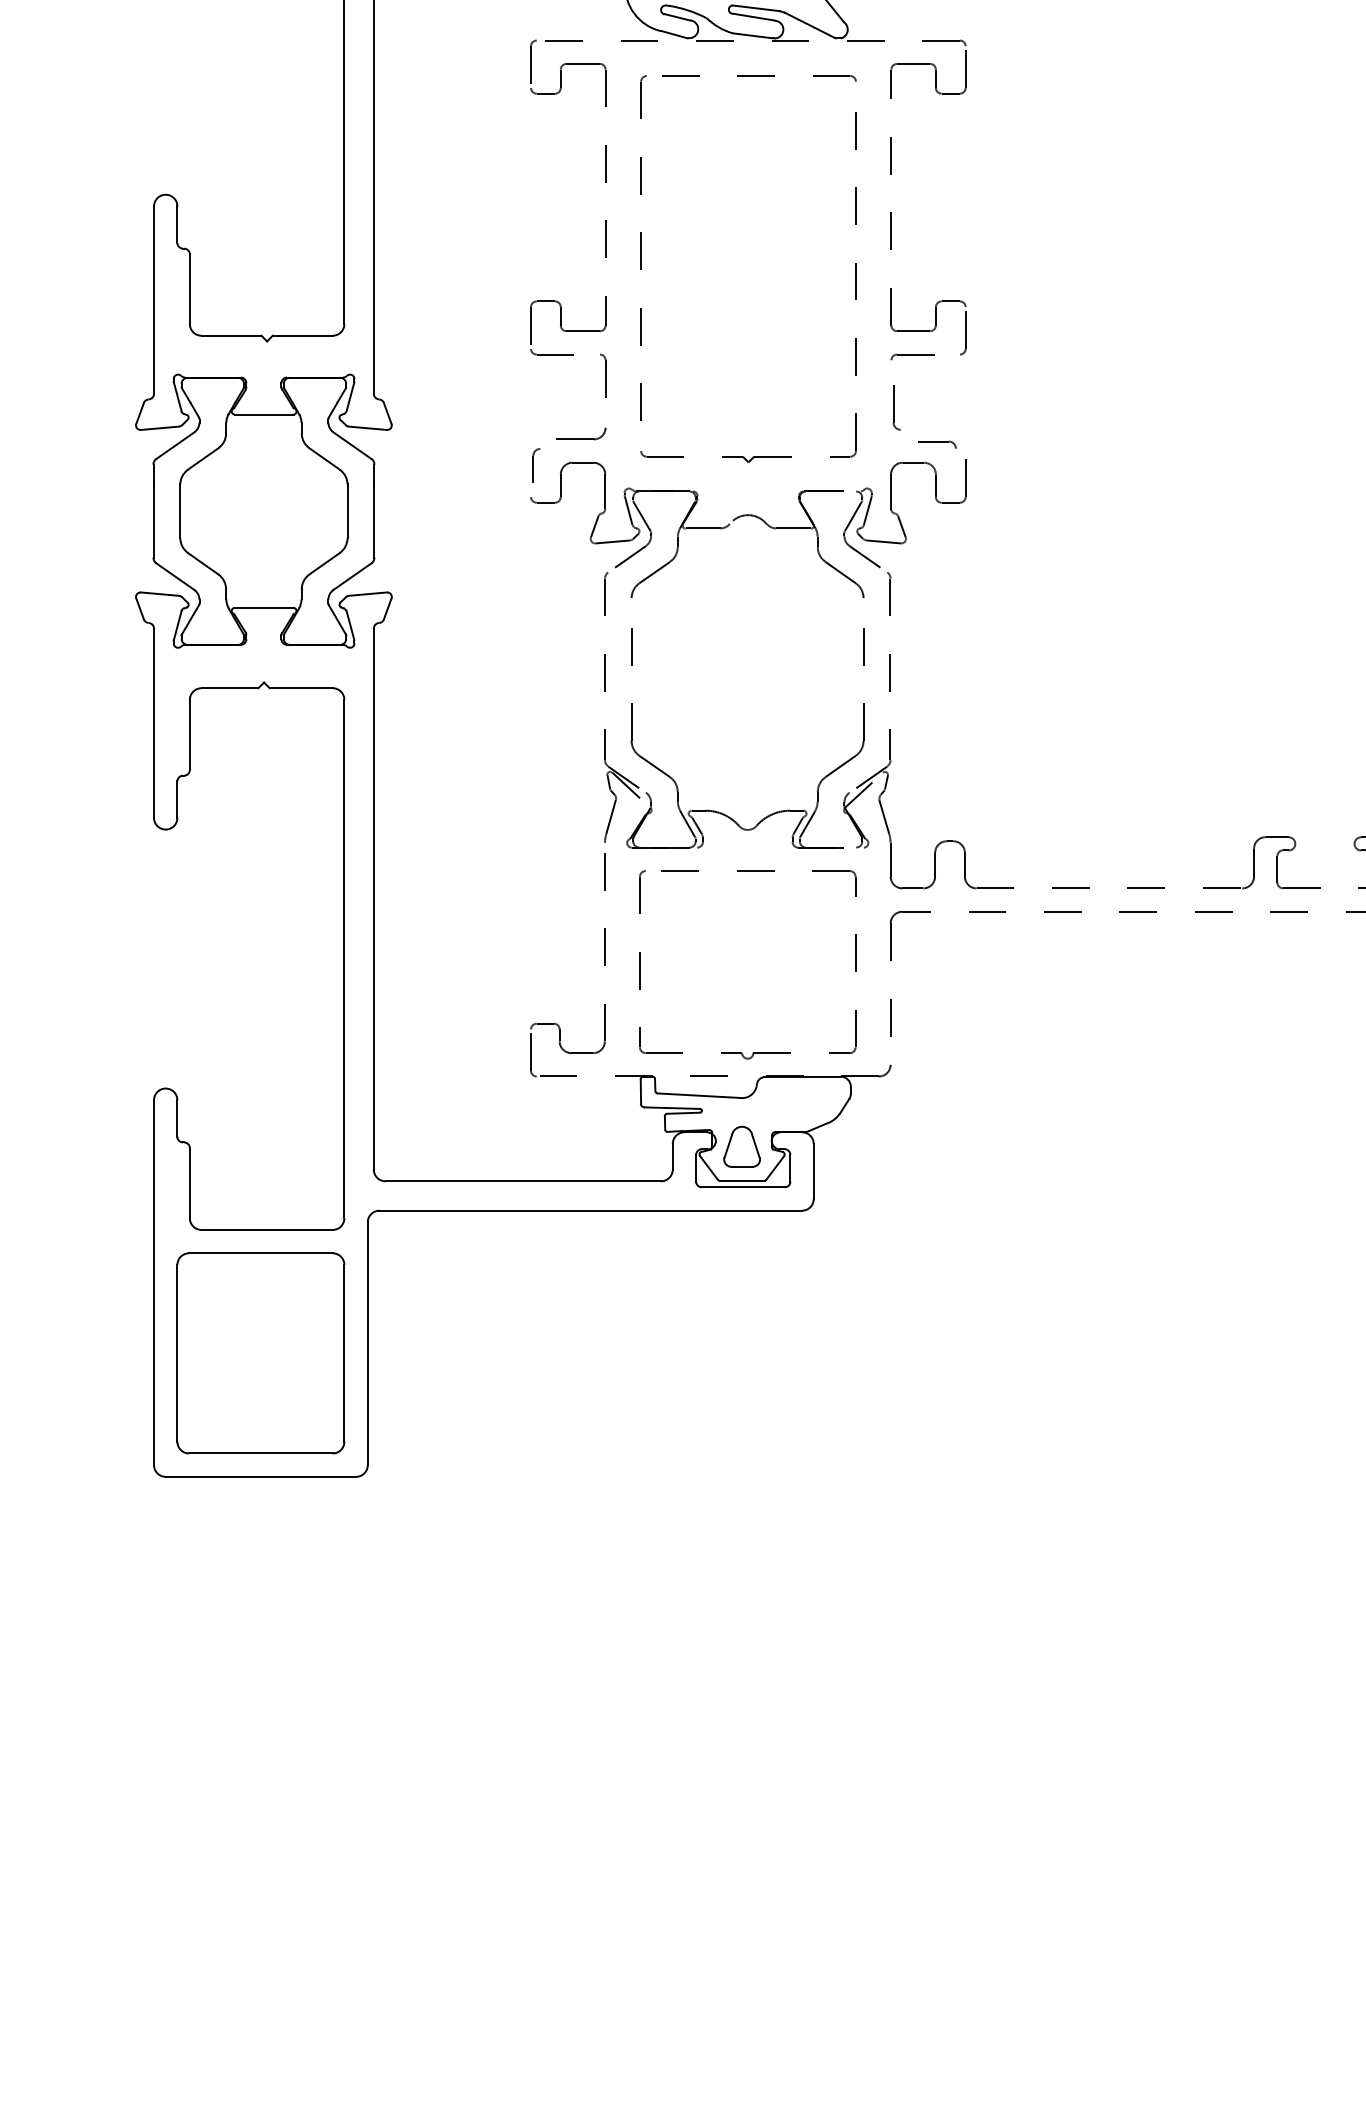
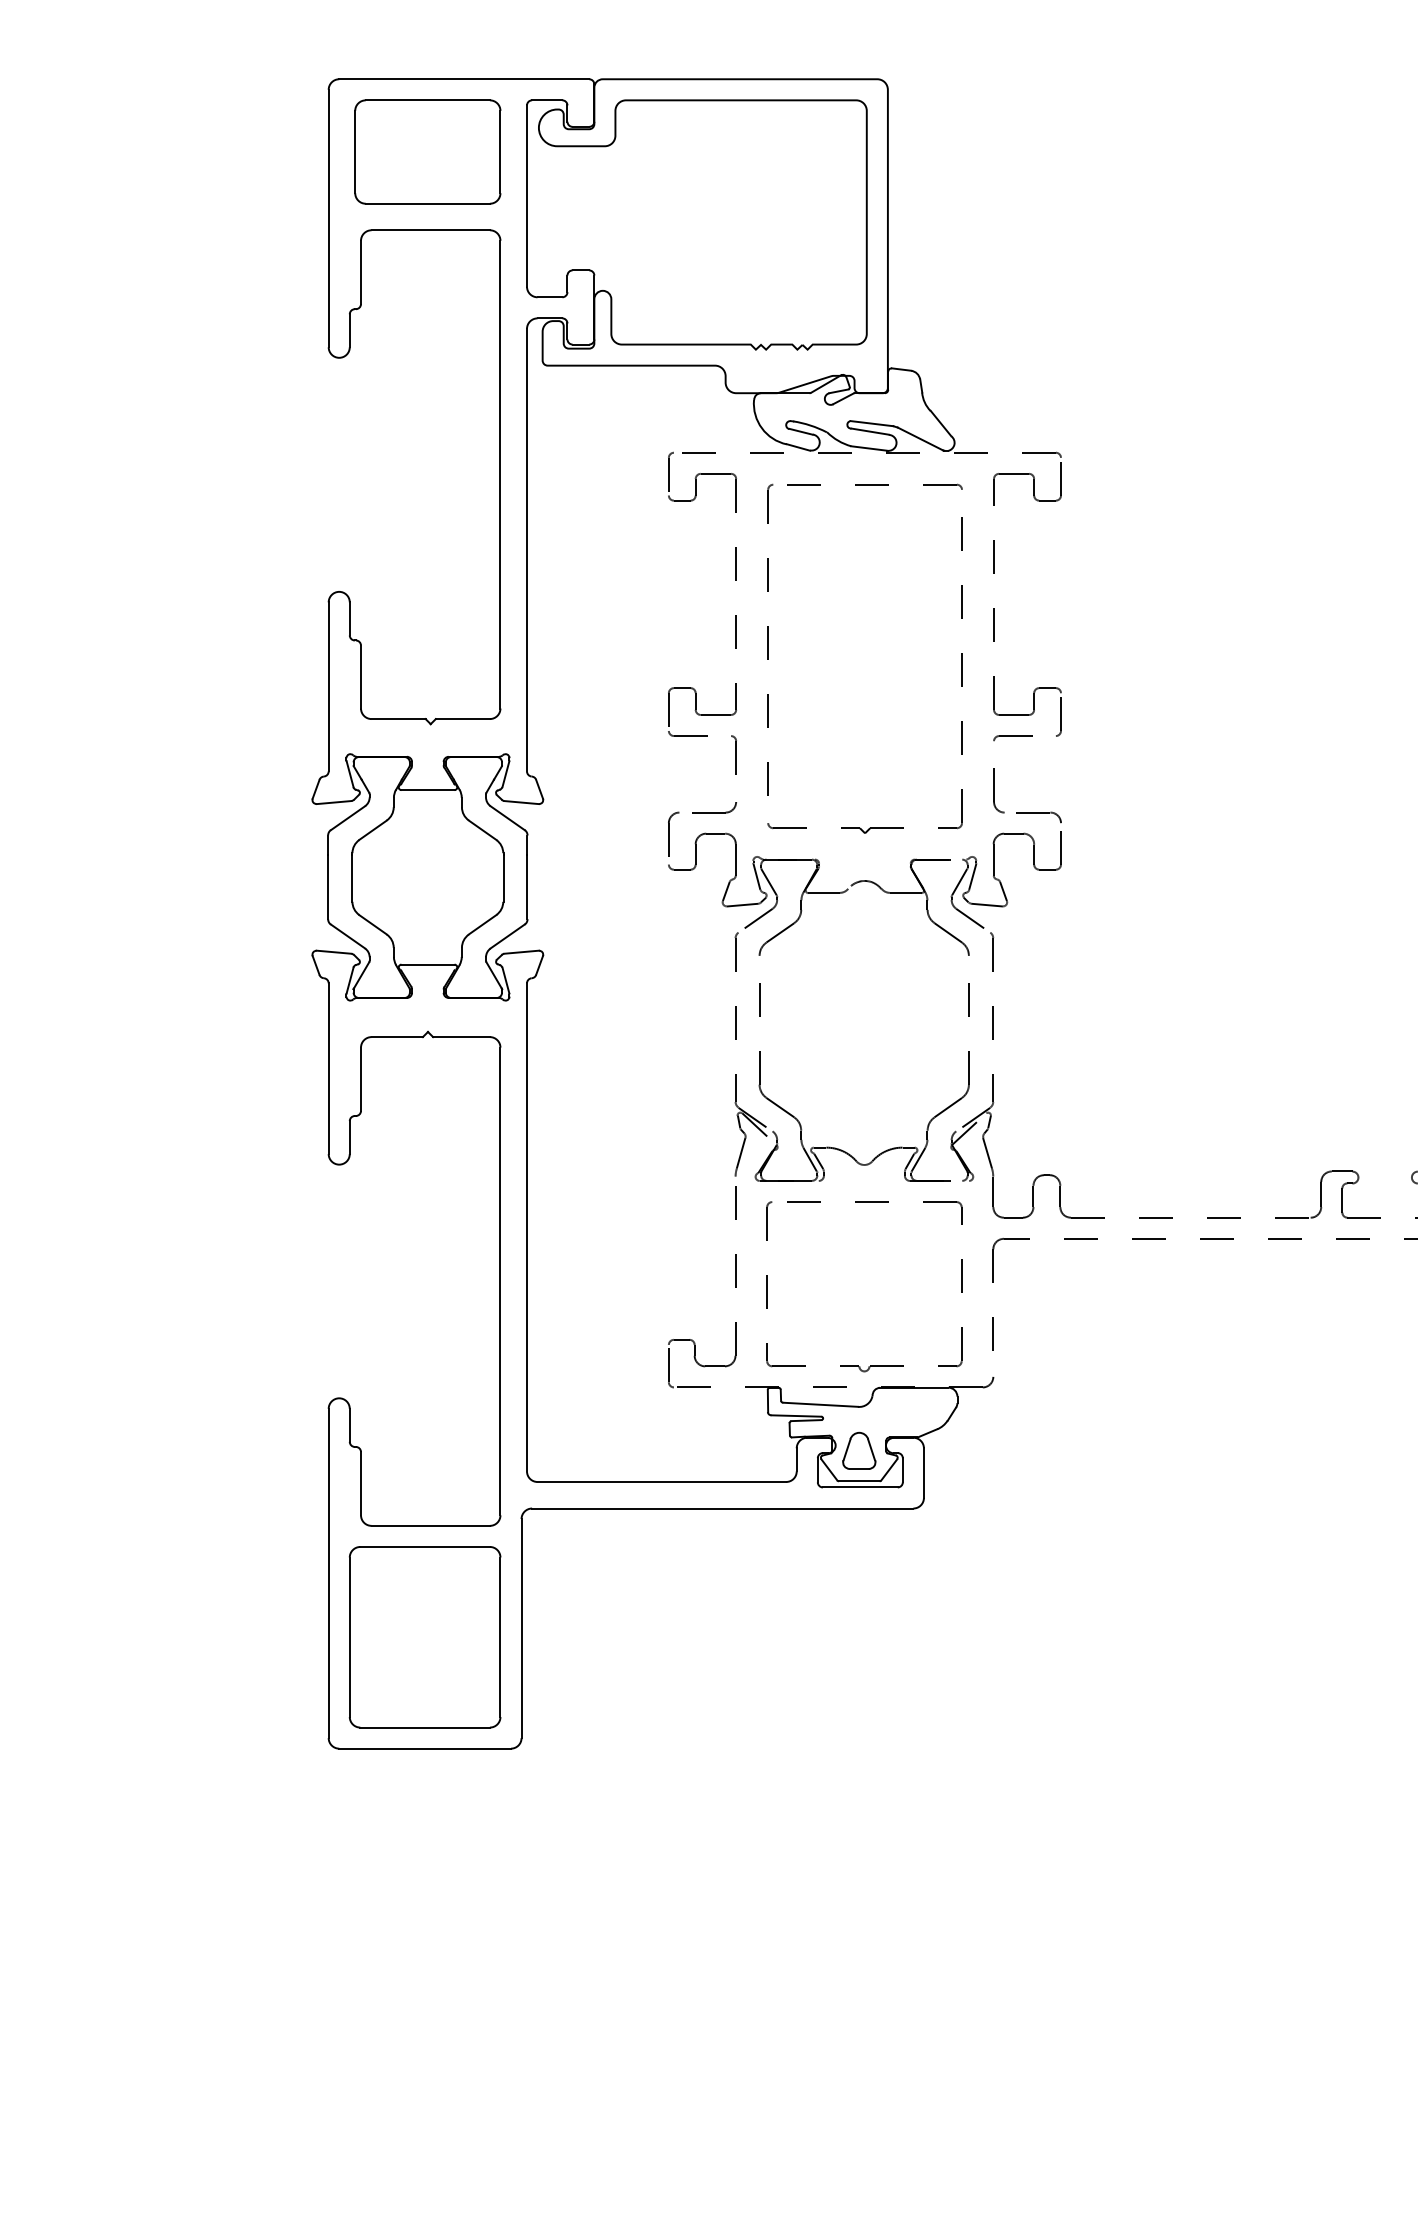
part: (896, 414) -> (998, 790), size x1.67
part: (940, 444) -> (1038, 817), size x1.67
part: (536, 462) -> (673, 833), size x1.67

